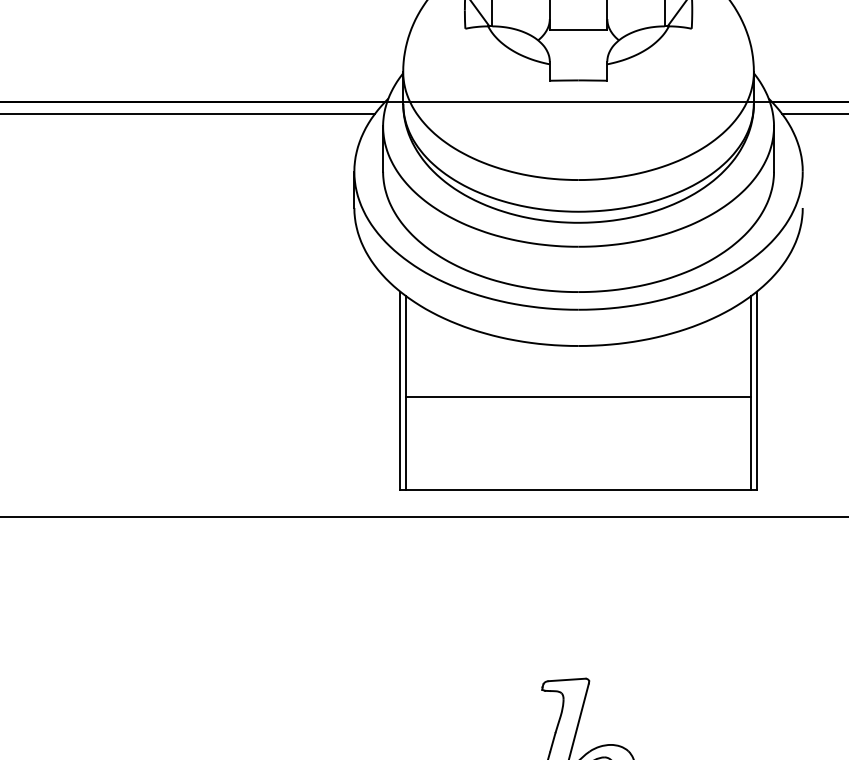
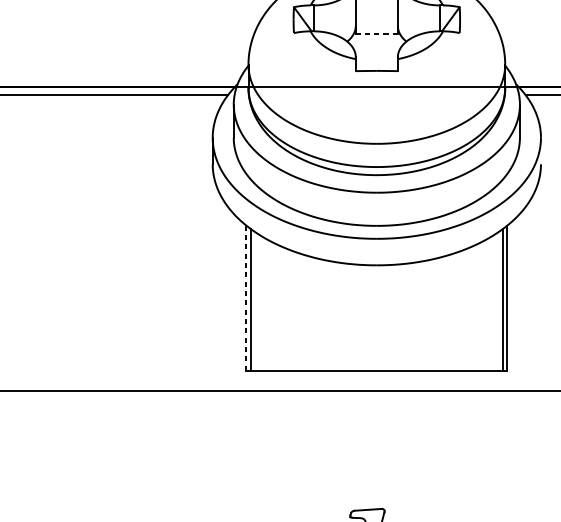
line: (578, 29) -> (376, 33), solid -> dashed
line: (400, 391) -> (246, 298), solid -> dashed
line: (578, 396) -> (376, 302), removed

